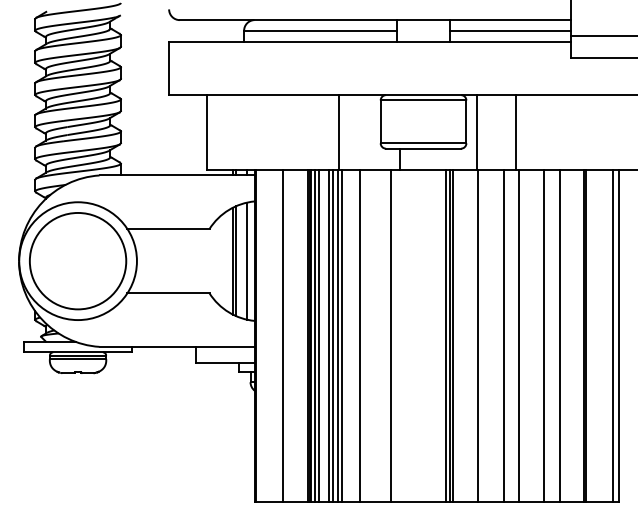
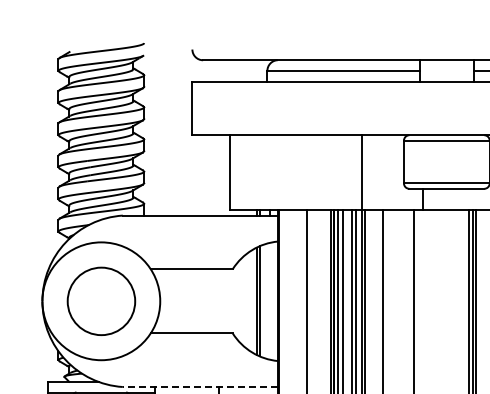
line: (247, 260) -> (270, 300), removed
circle: (78, 261) -> (101, 301), size x0.7
line: (177, 346) -> (200, 386), solid -> dashed

